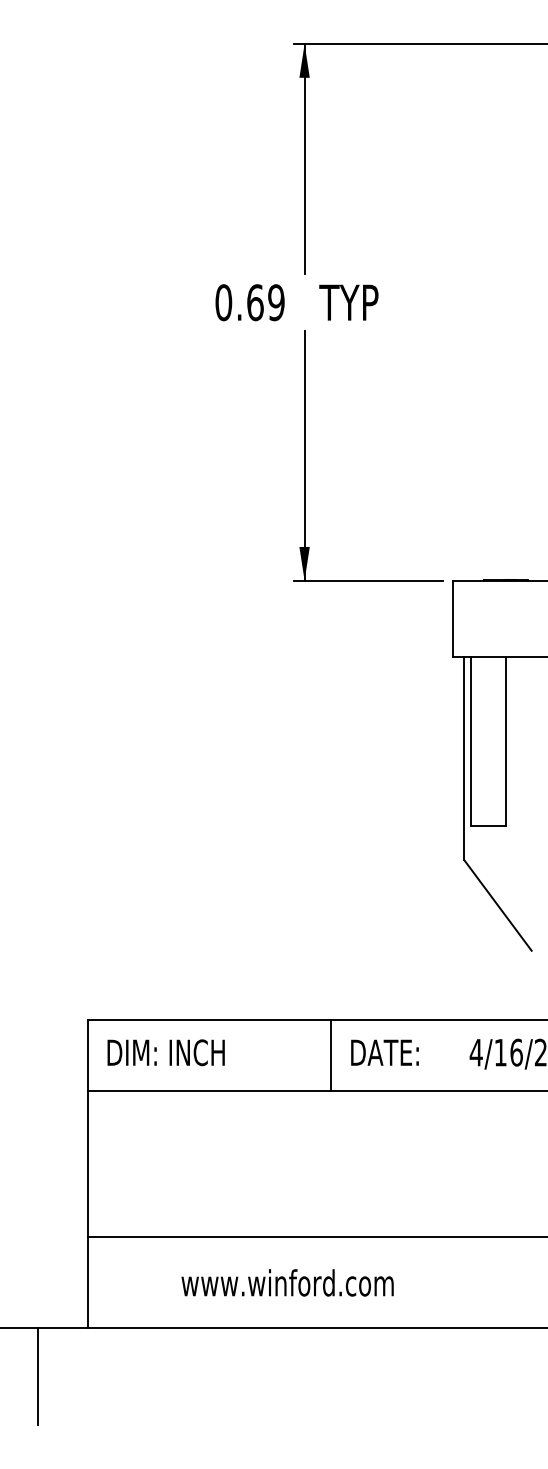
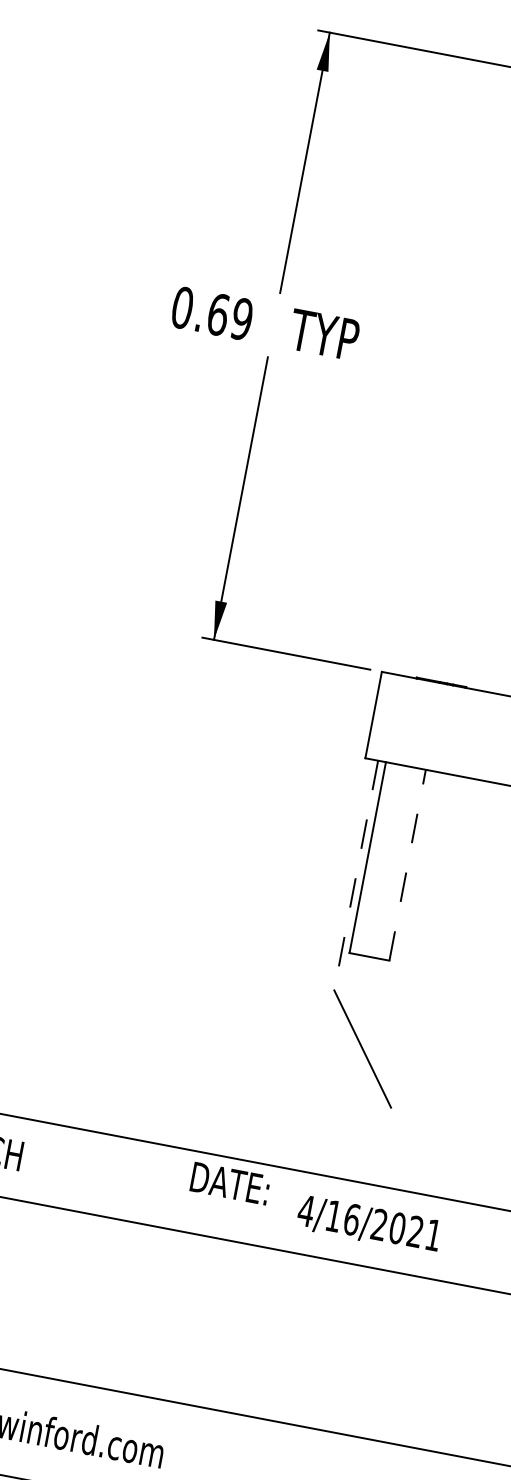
line: (506, 740) -> (407, 864), solid -> dashed
line: (464, 758) -> (356, 875), solid -> dashed
text: (384, 1052) -> (229, 1183), moved
line: (331, 1054) -> (142, 1181), removed

